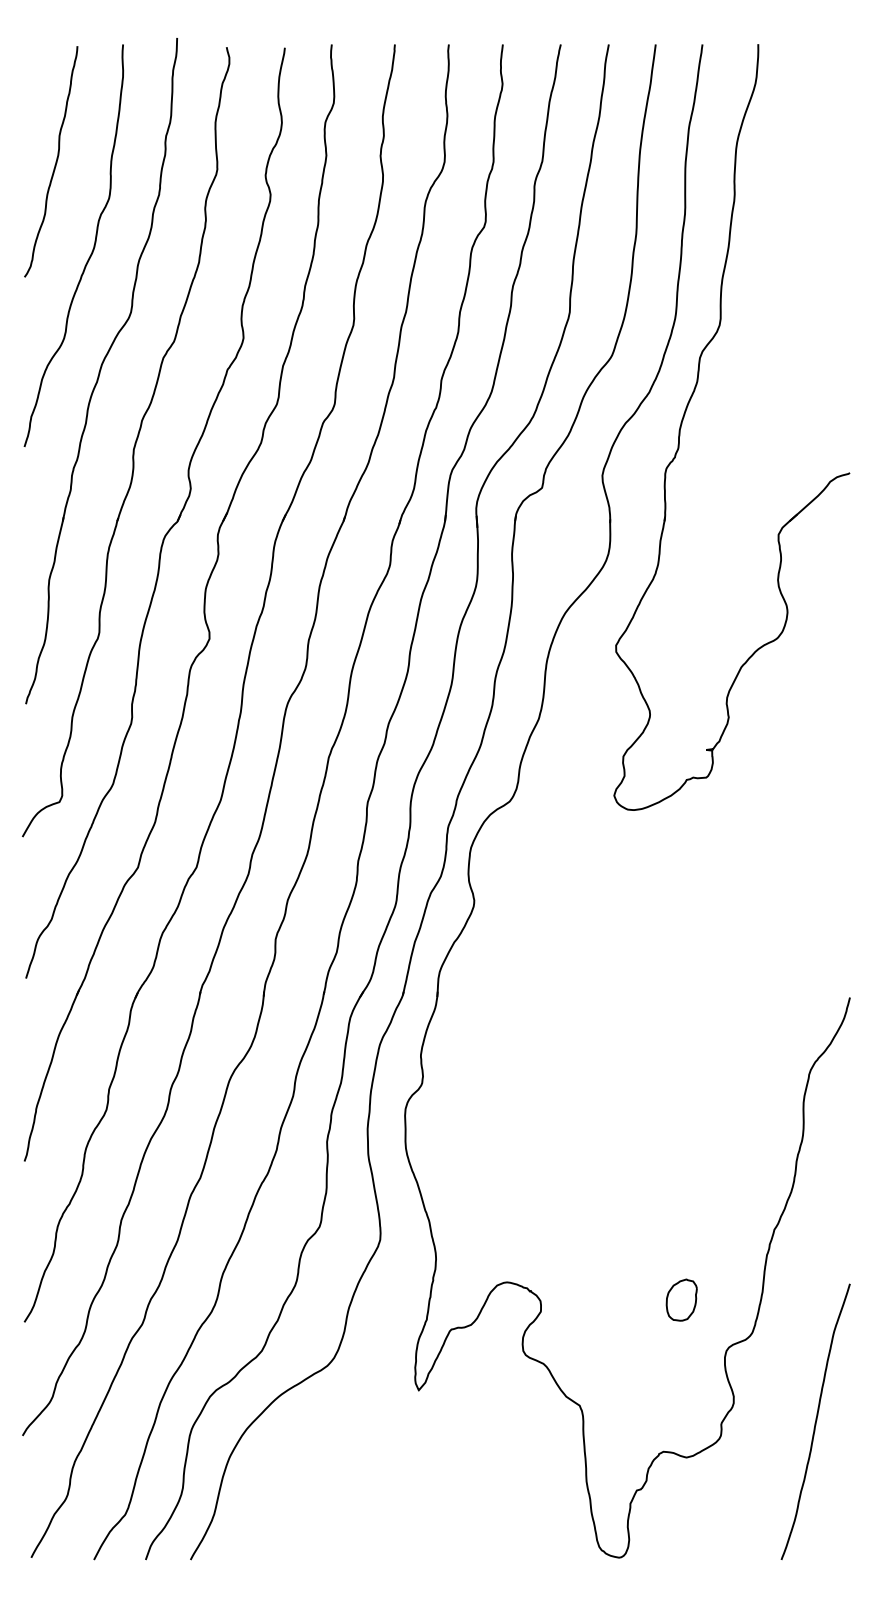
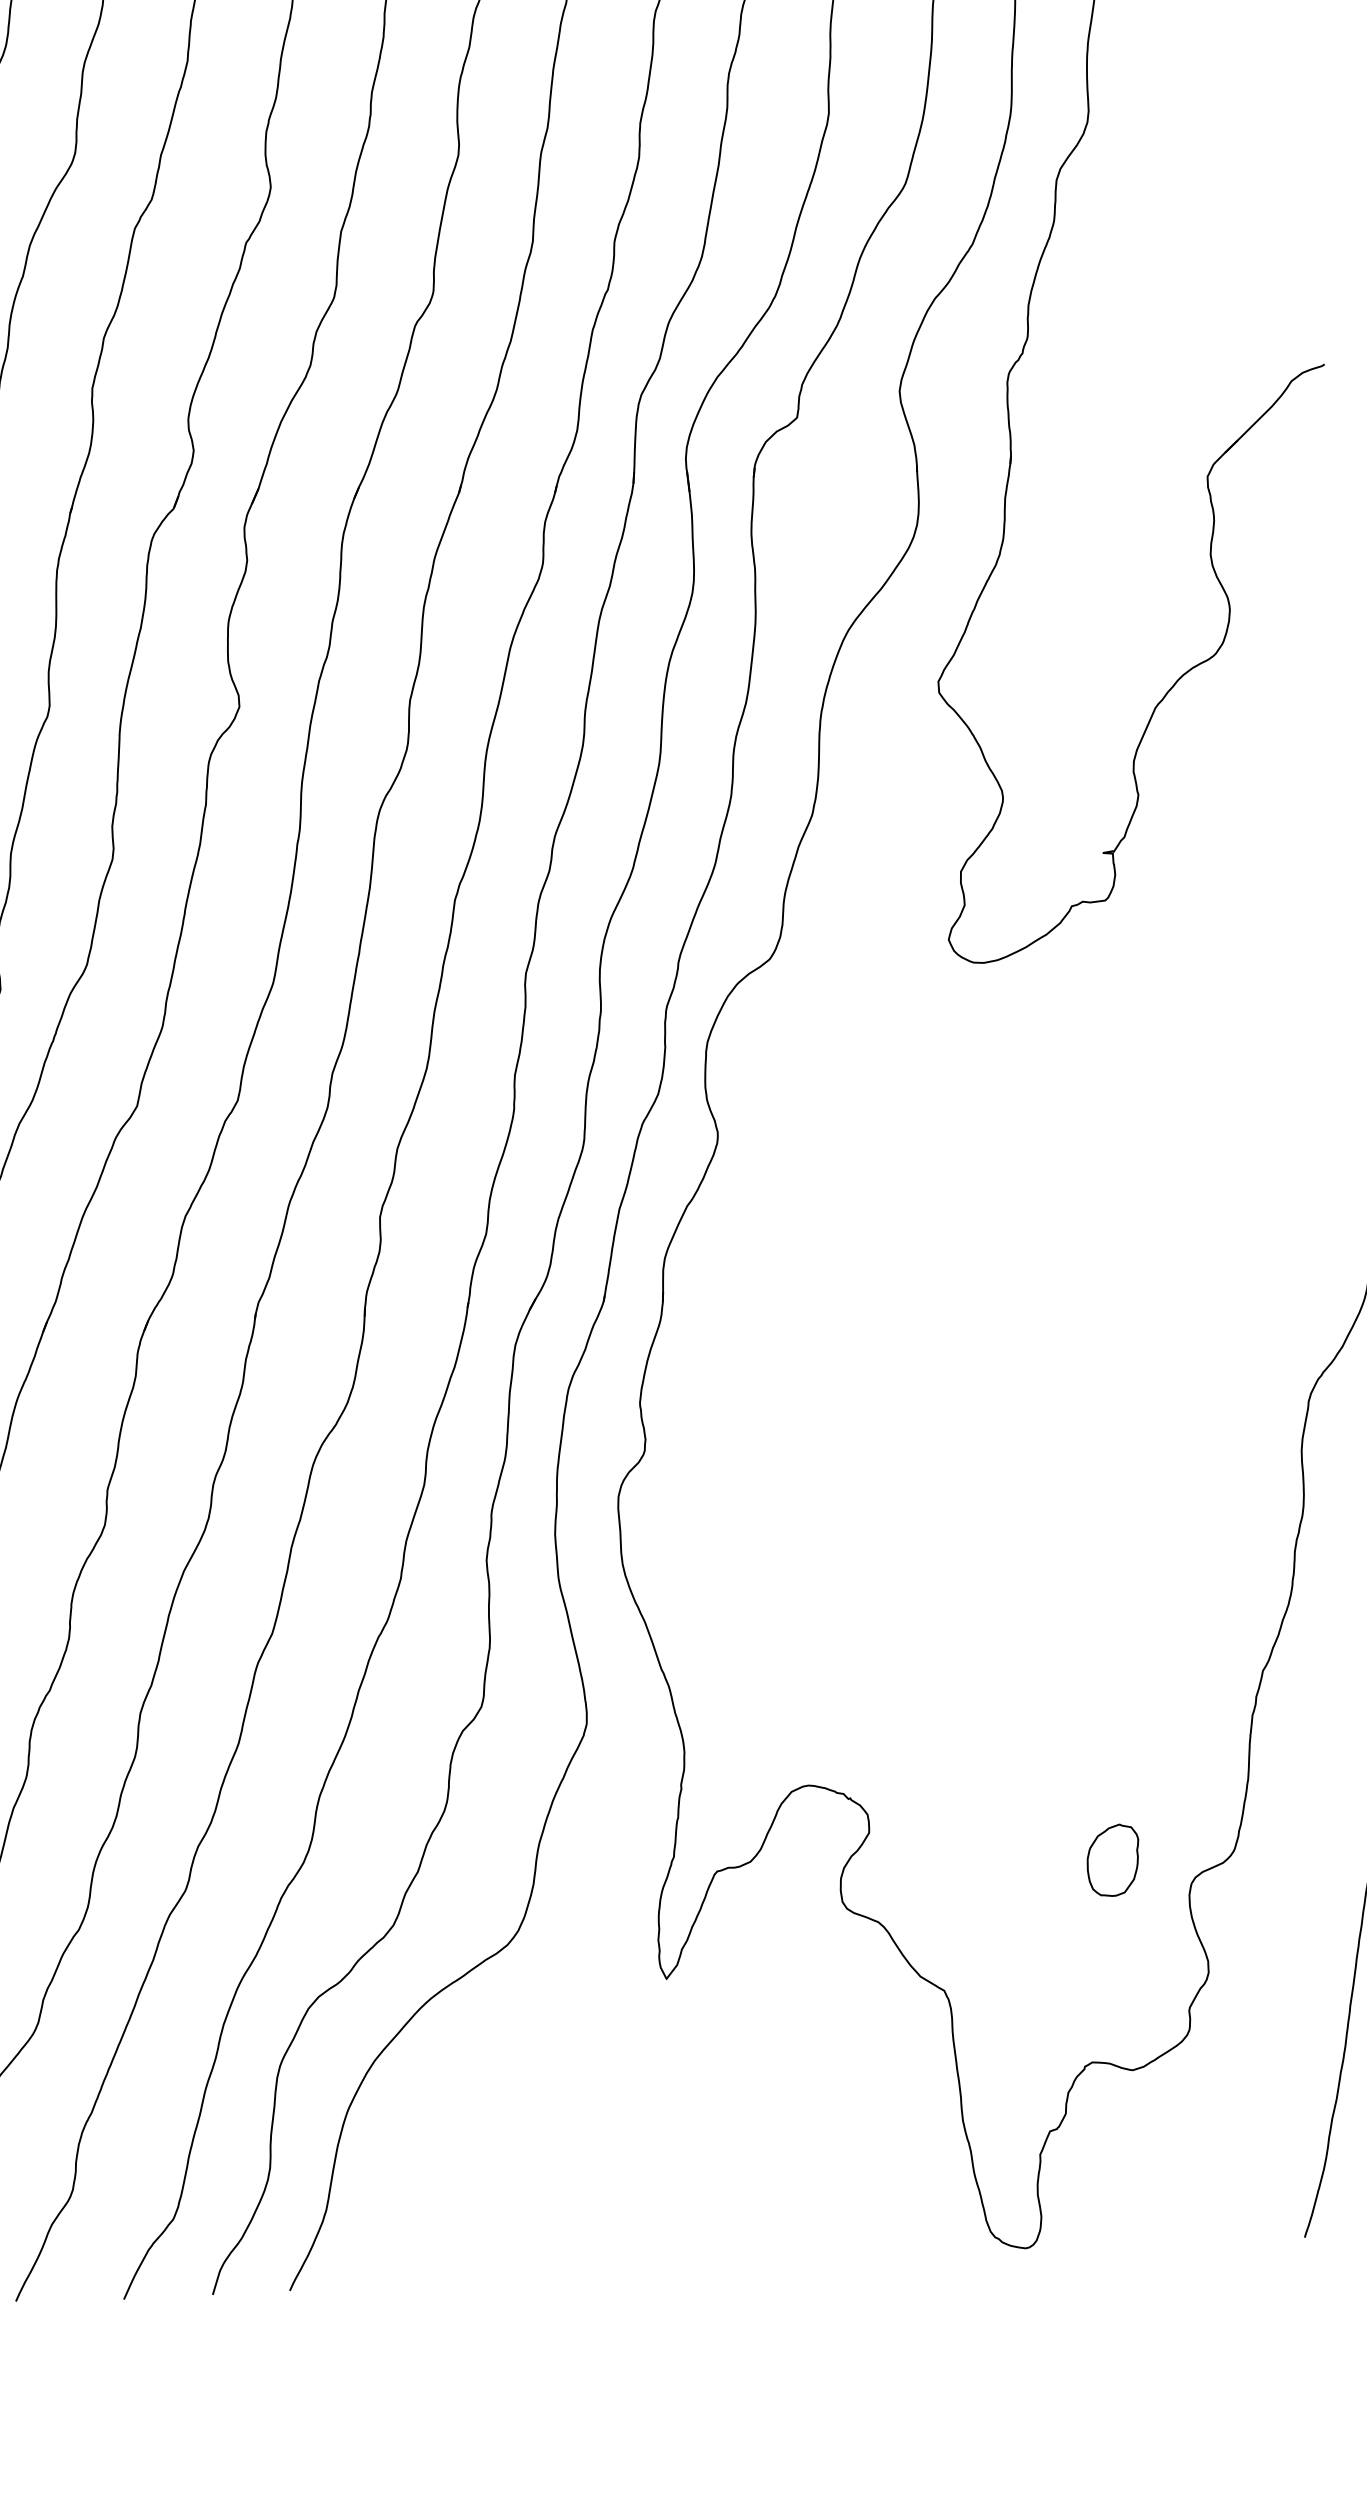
part: (681, 1299) -> (1112, 1859), moved

